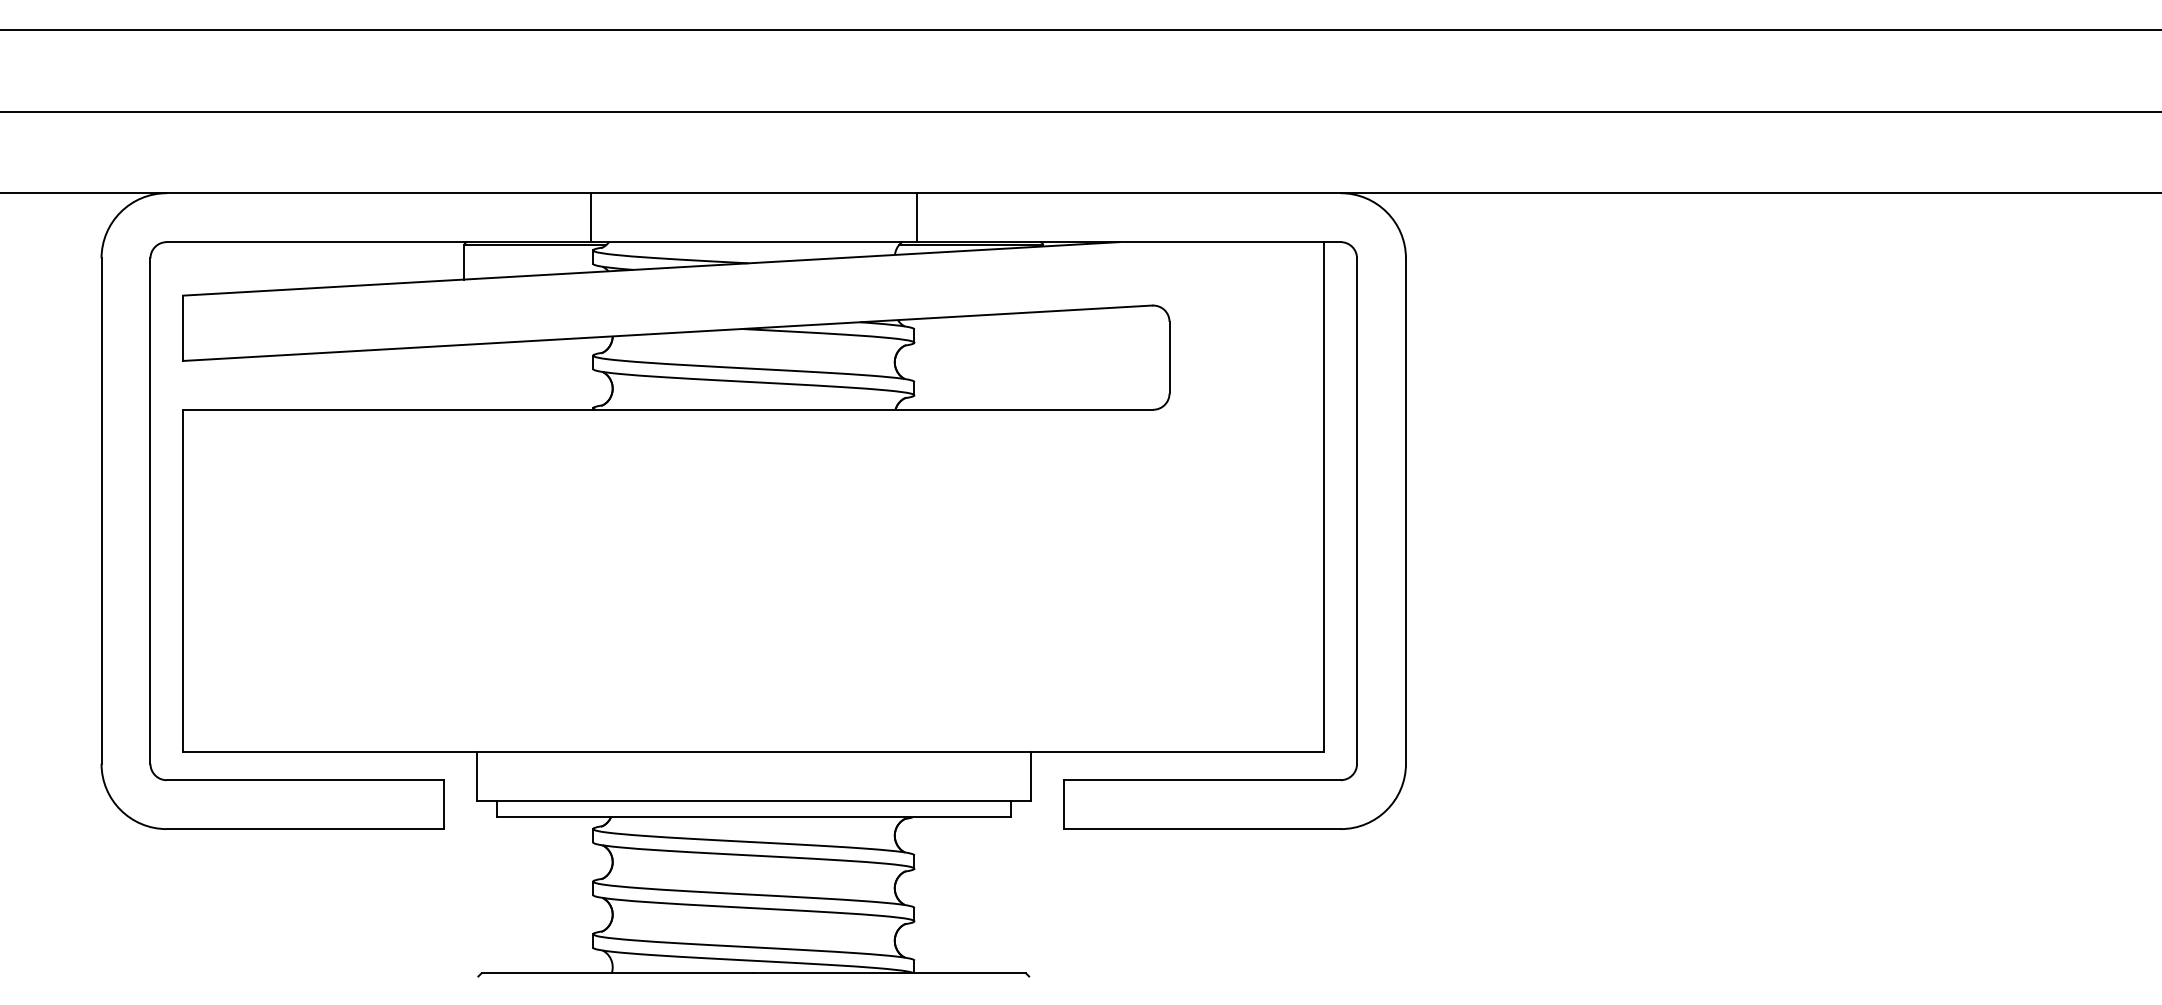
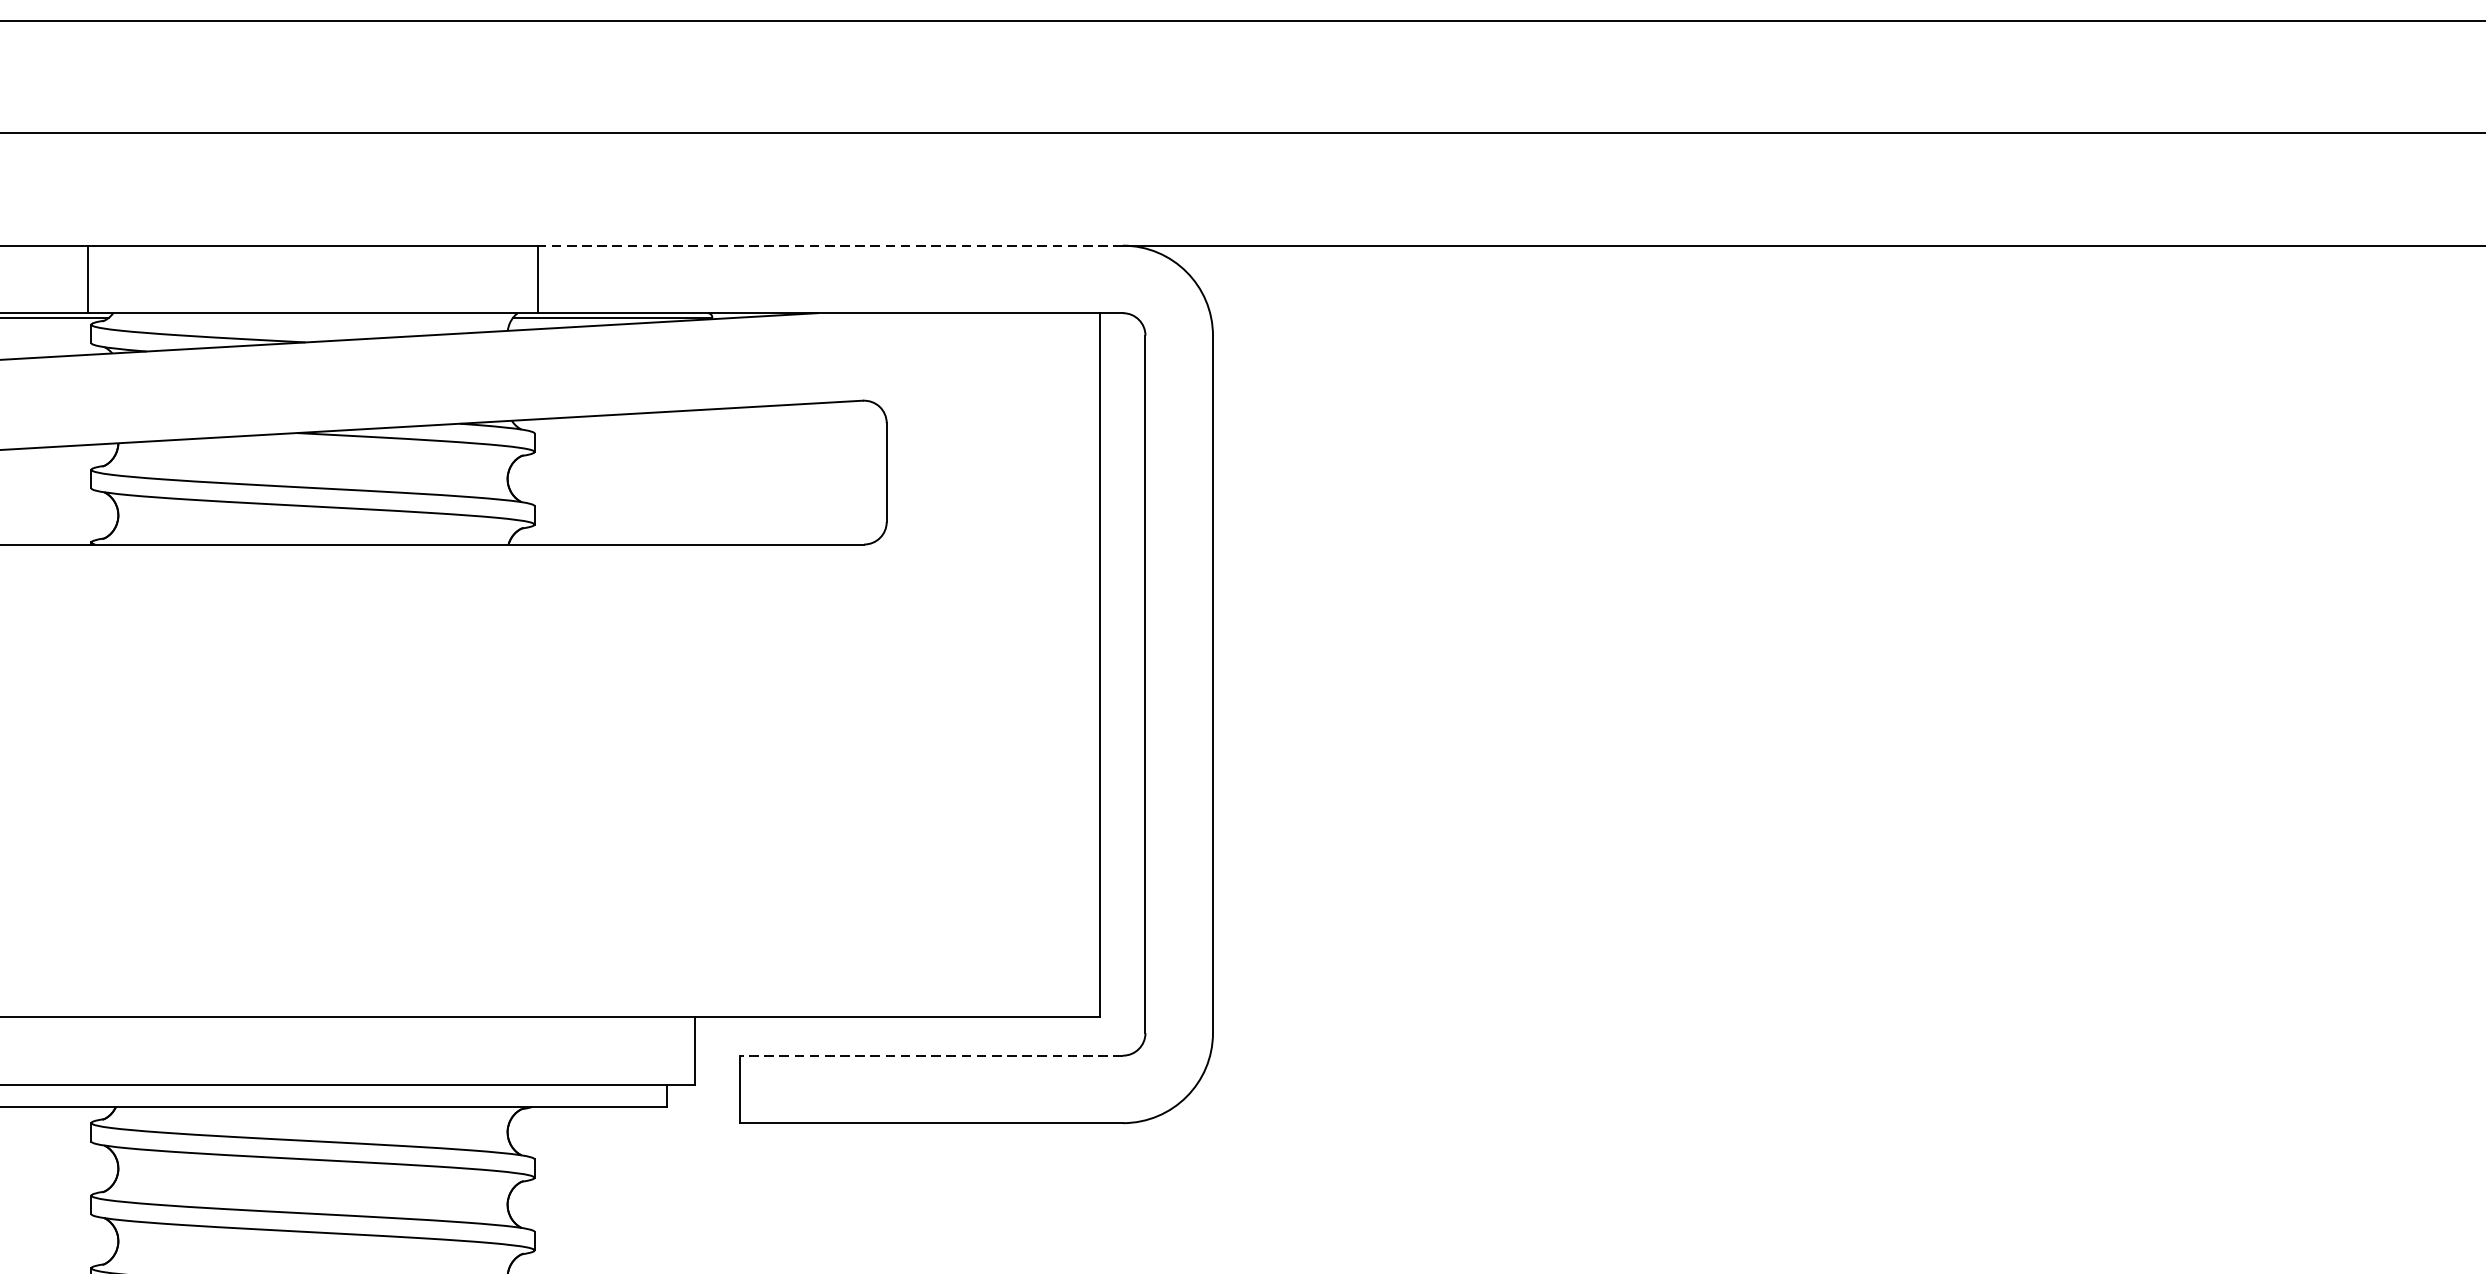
line: (1128, 193) -> (830, 246), solid -> dashed
line: (1202, 780) -> (932, 1056), solid -> dashed

